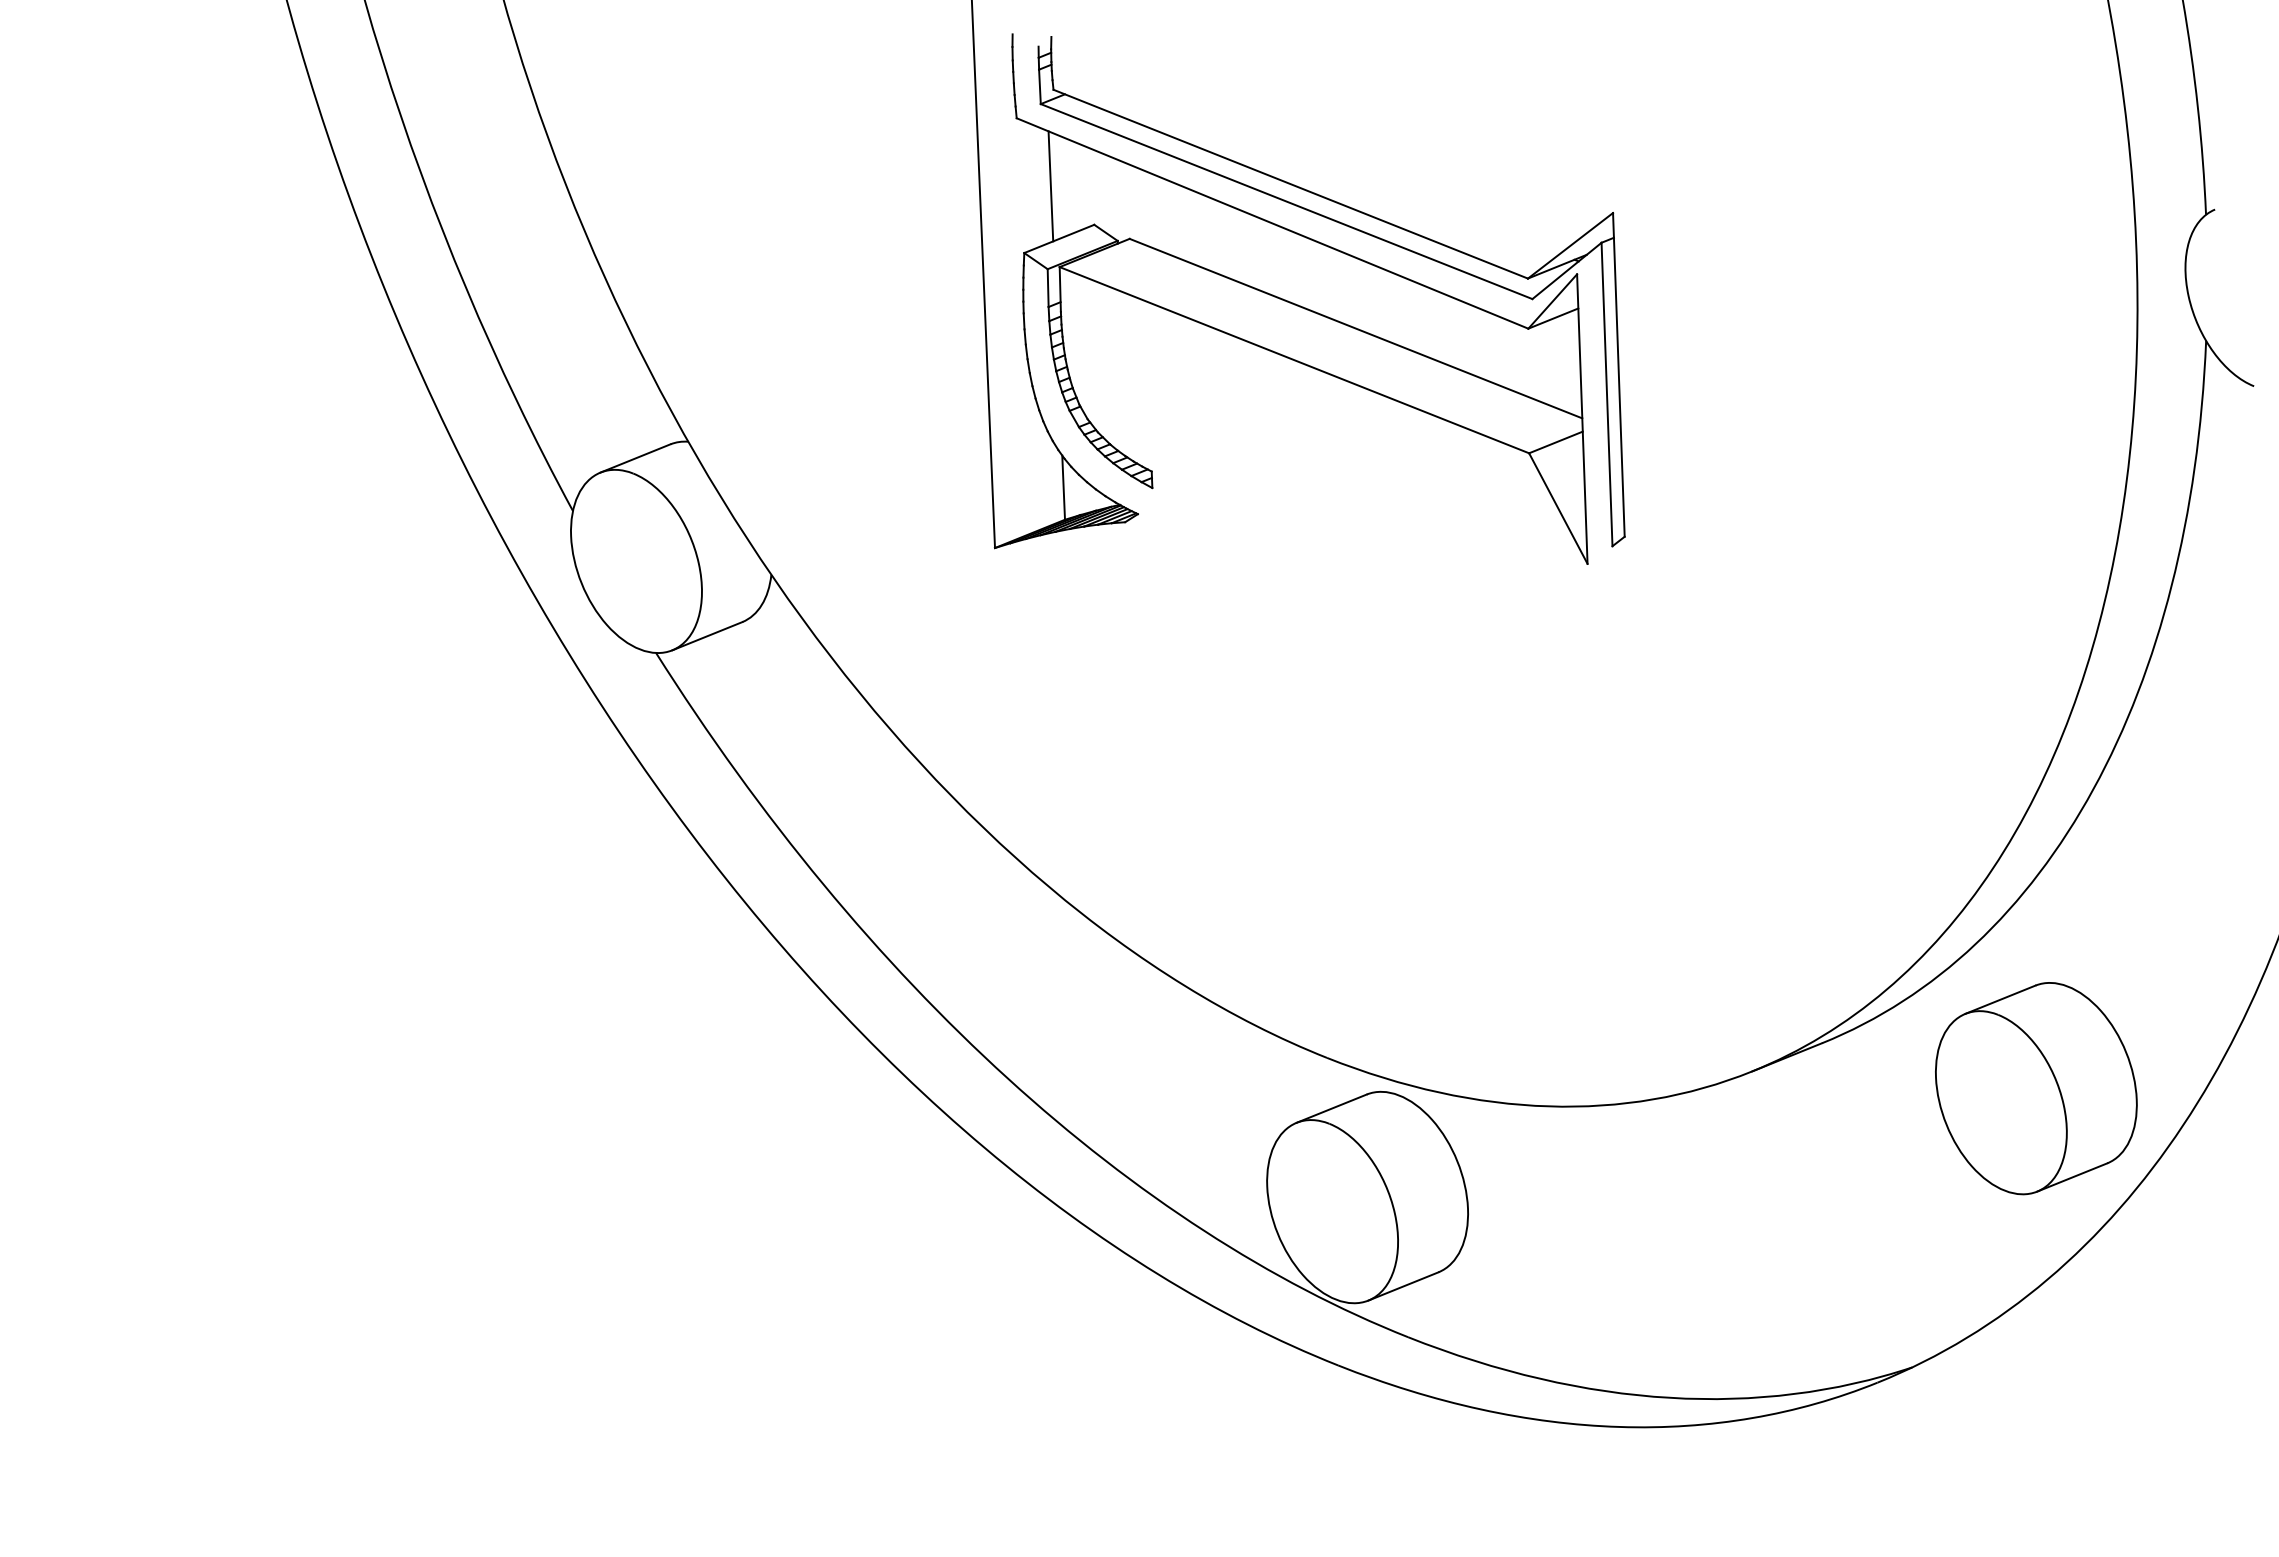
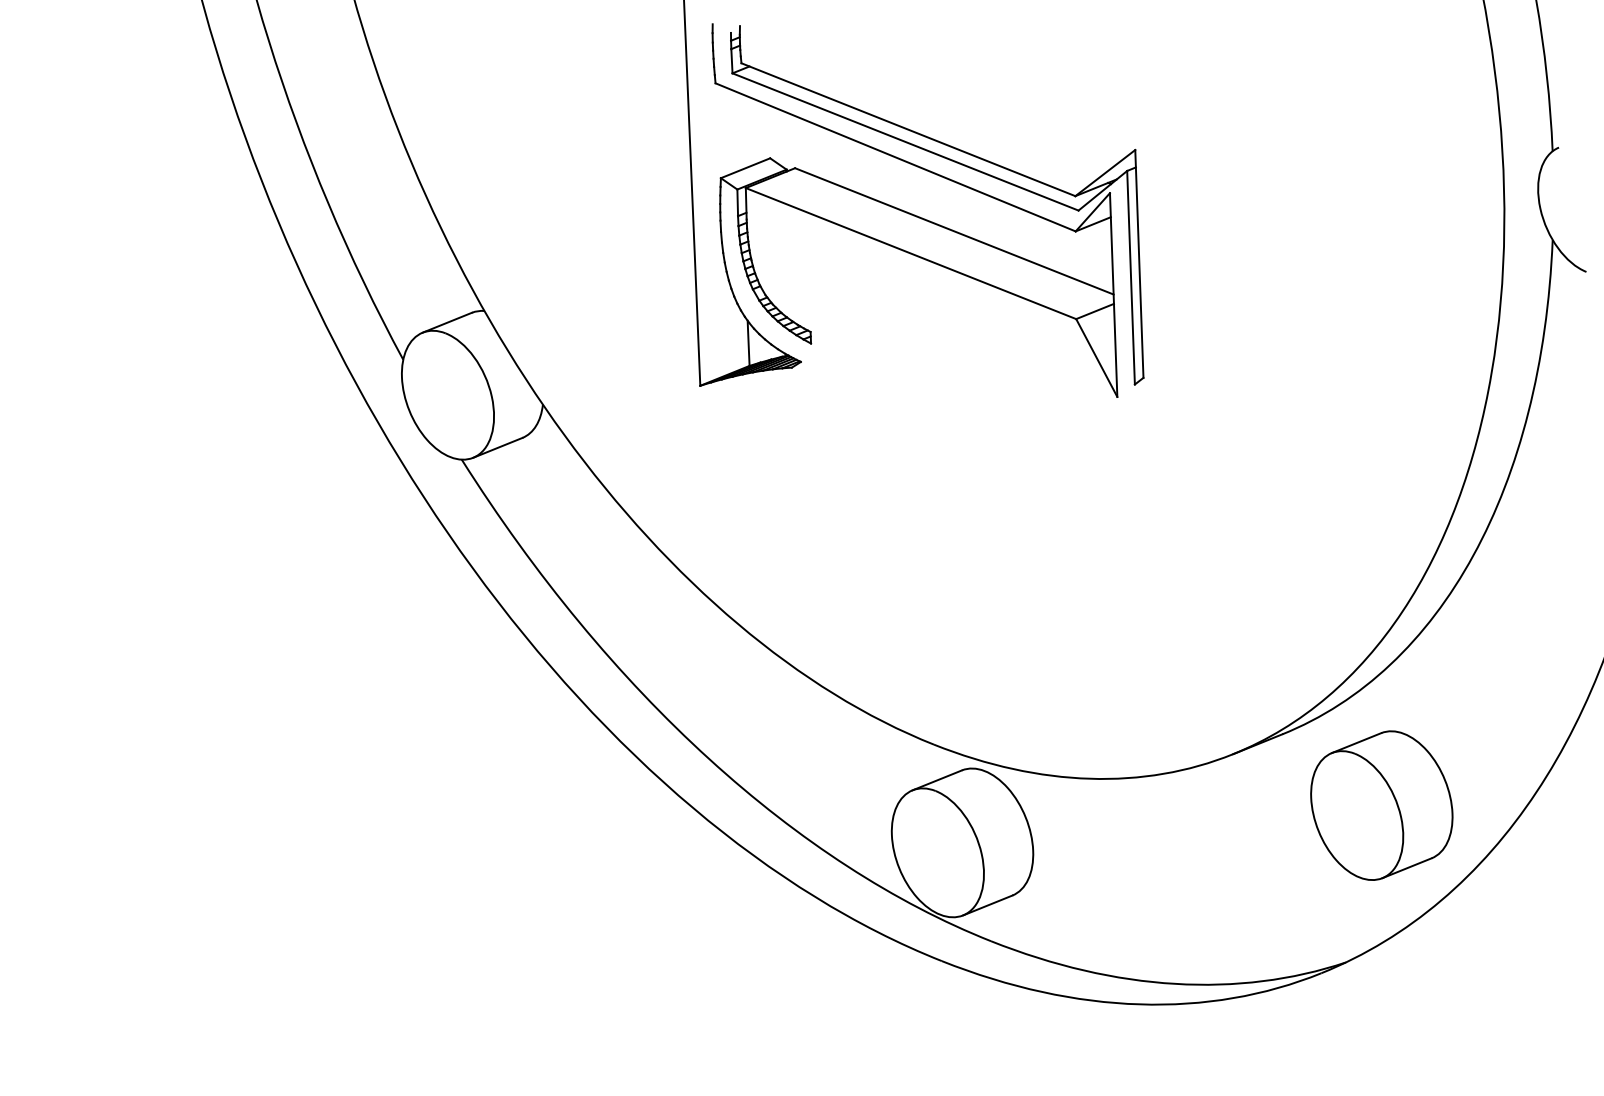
line: (1050, 186) -> (739, 131), removed
part: (2036, 1088) -> (1381, 805), moved

